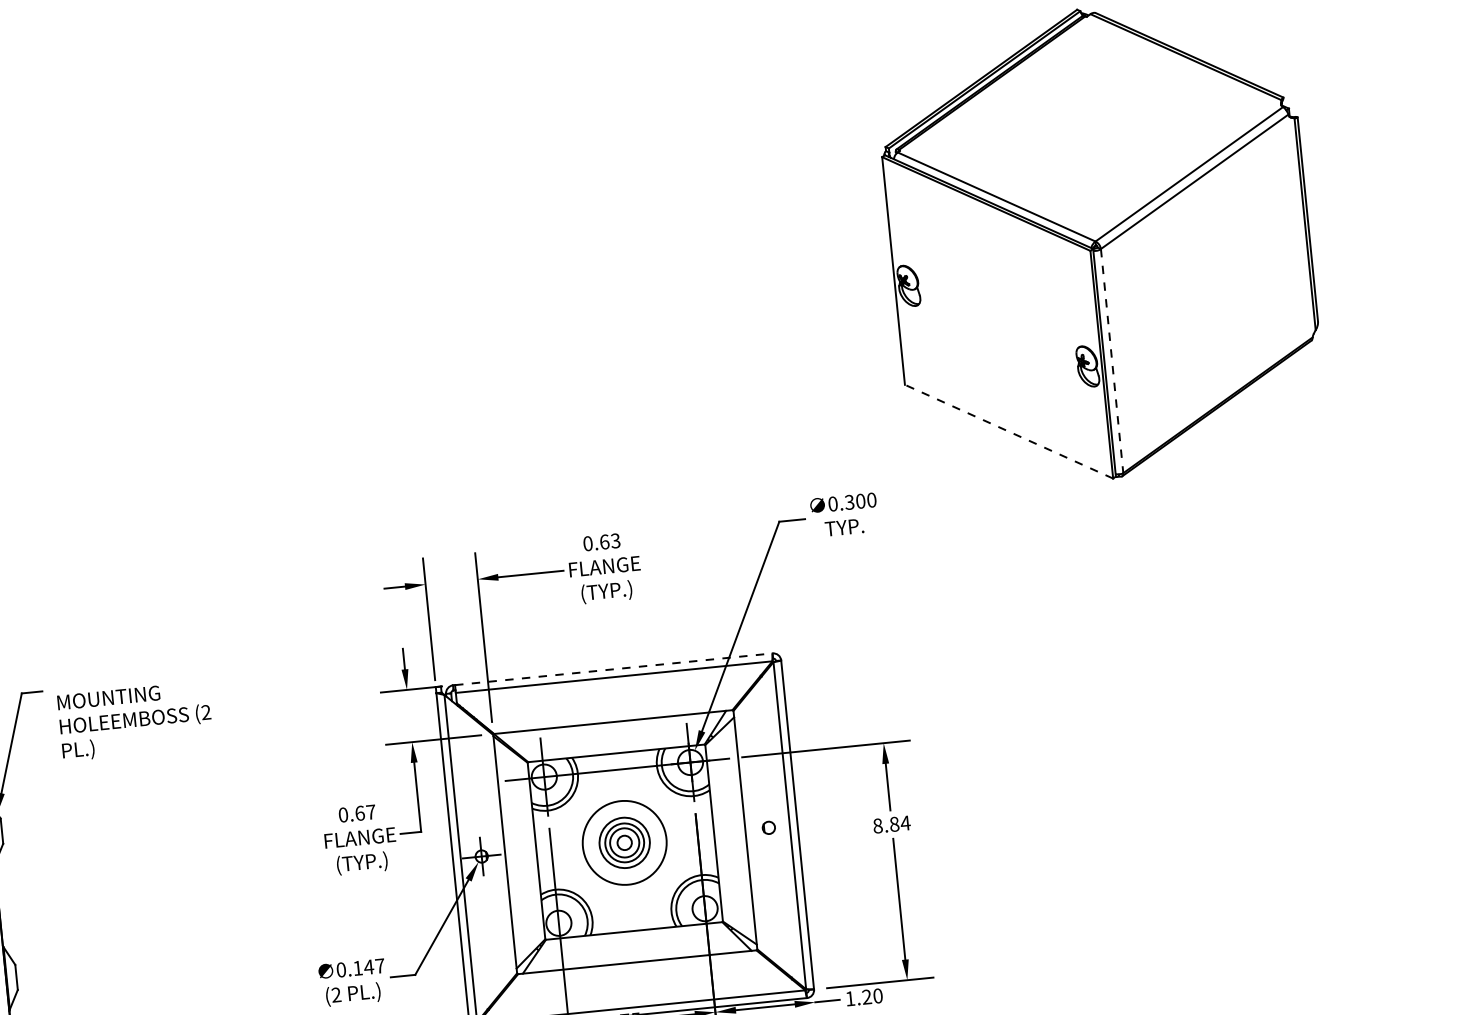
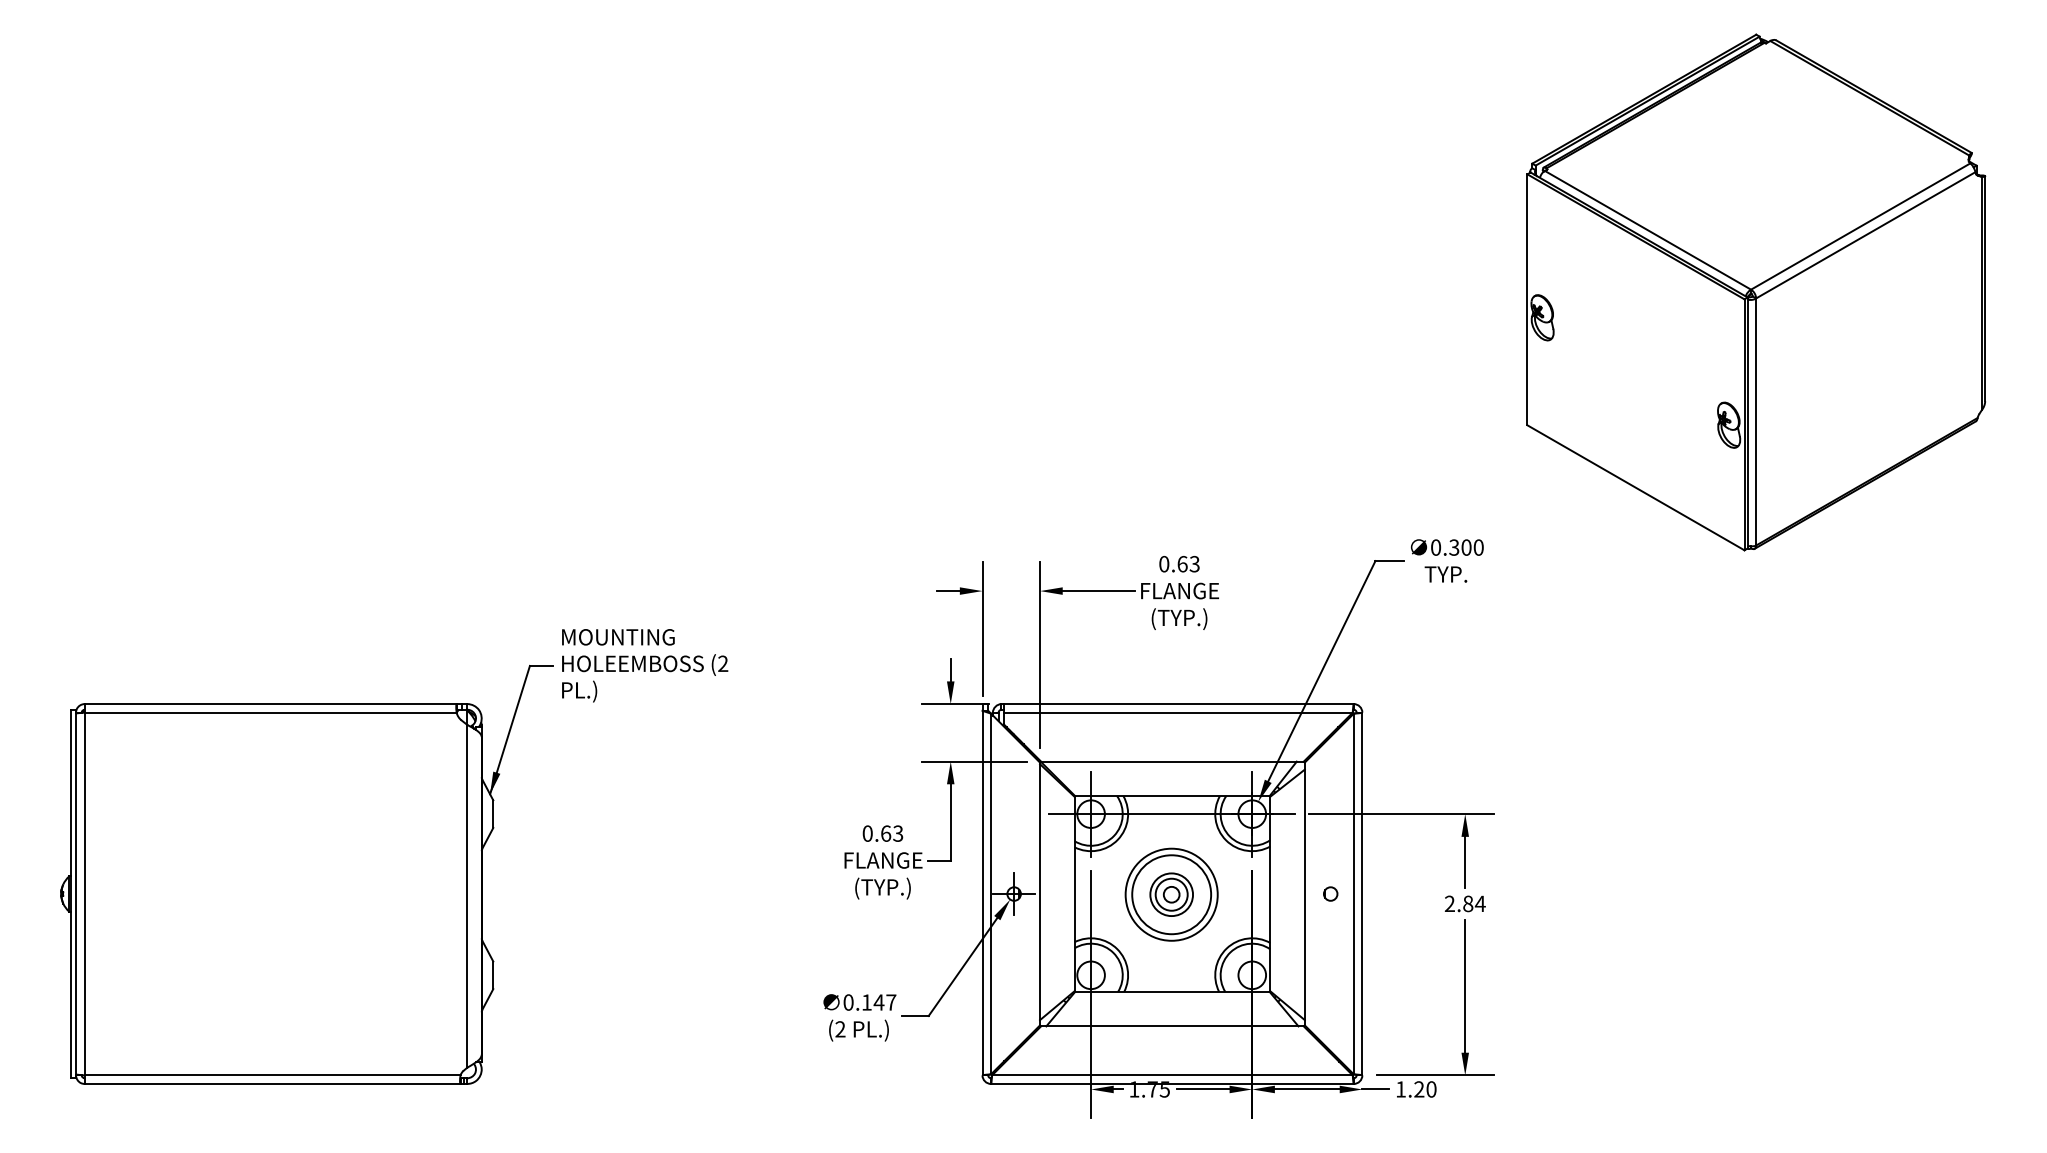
line: (1112, 360) -> (1756, 421), dashed -> solid
line: (1008, 431) -> (1635, 487), dashed -> solid
line: (614, 669) -> (1179, 704), dashed -> solid
text: (135, 721) -> (645, 665), moved
text: (371, 812) -> (898, 833), 0.67 -> 0.63
text: (877, 825) -> (1449, 903), 8.84 -> 2.84
circle: (624, 842) -> (1171, 894), size x1.43

